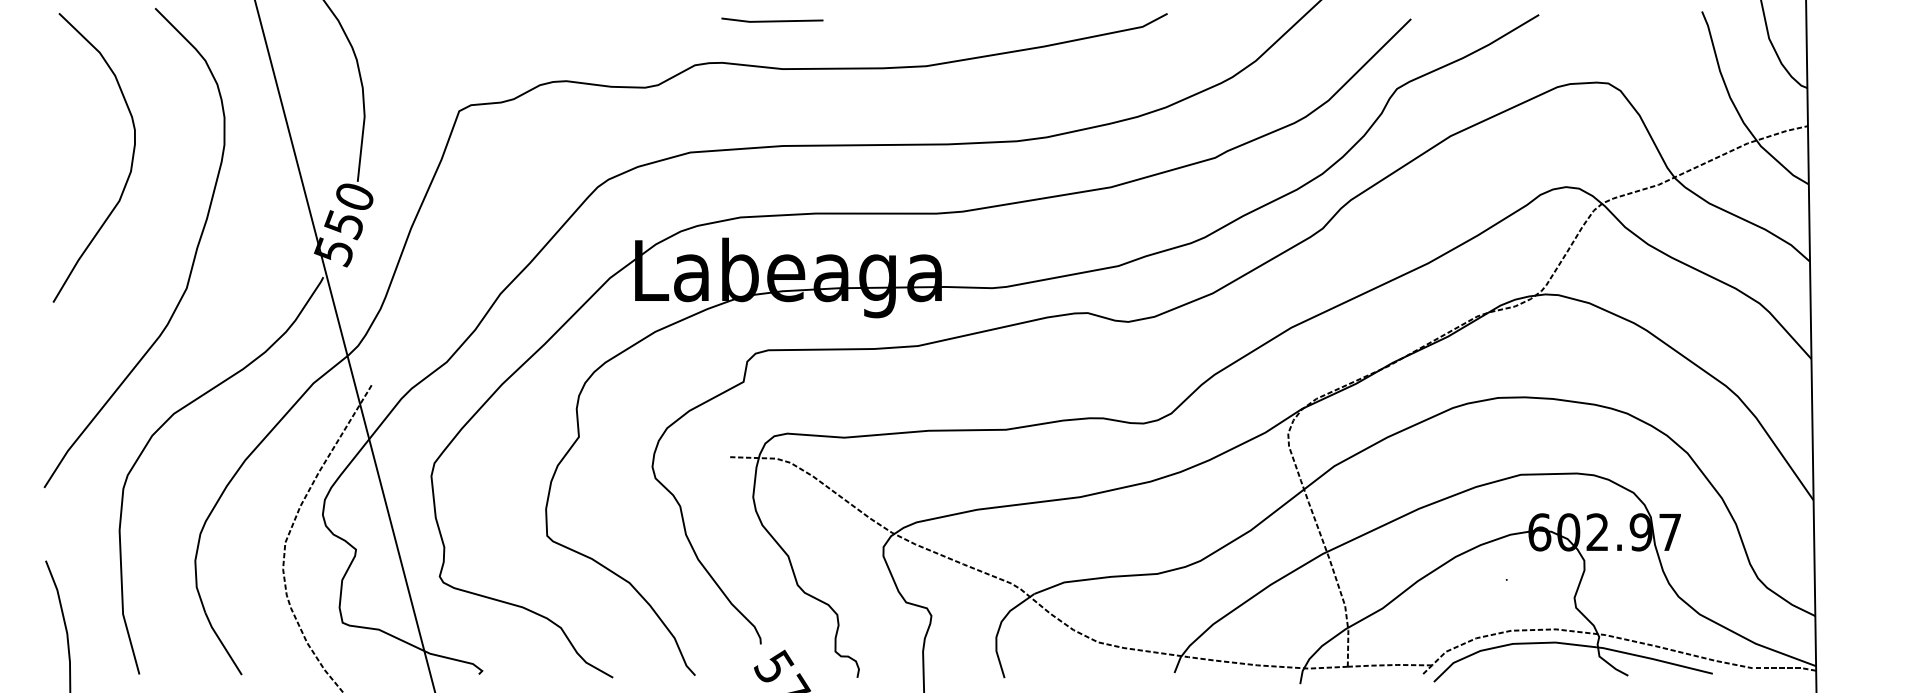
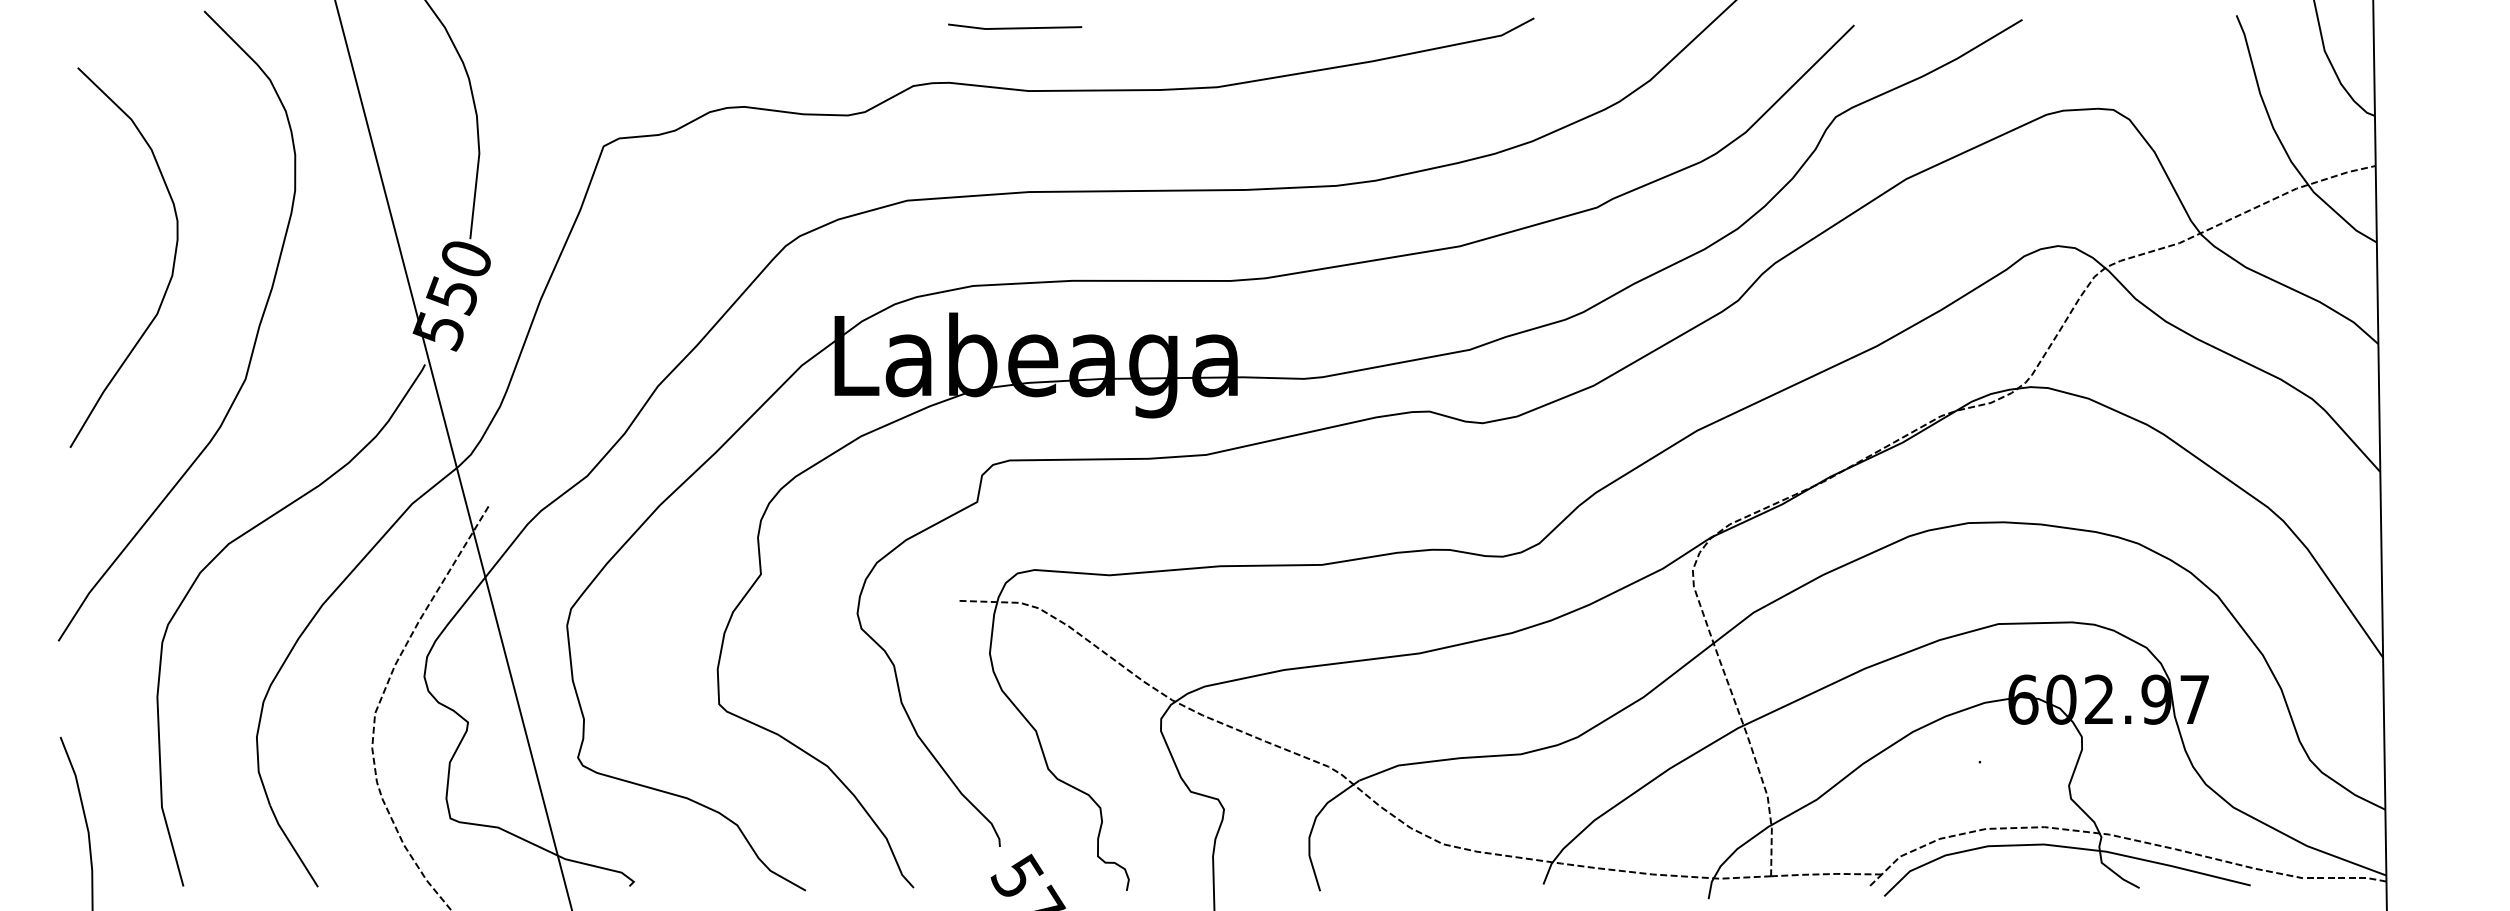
curve: (131, 163) -> (172, 265), moved

